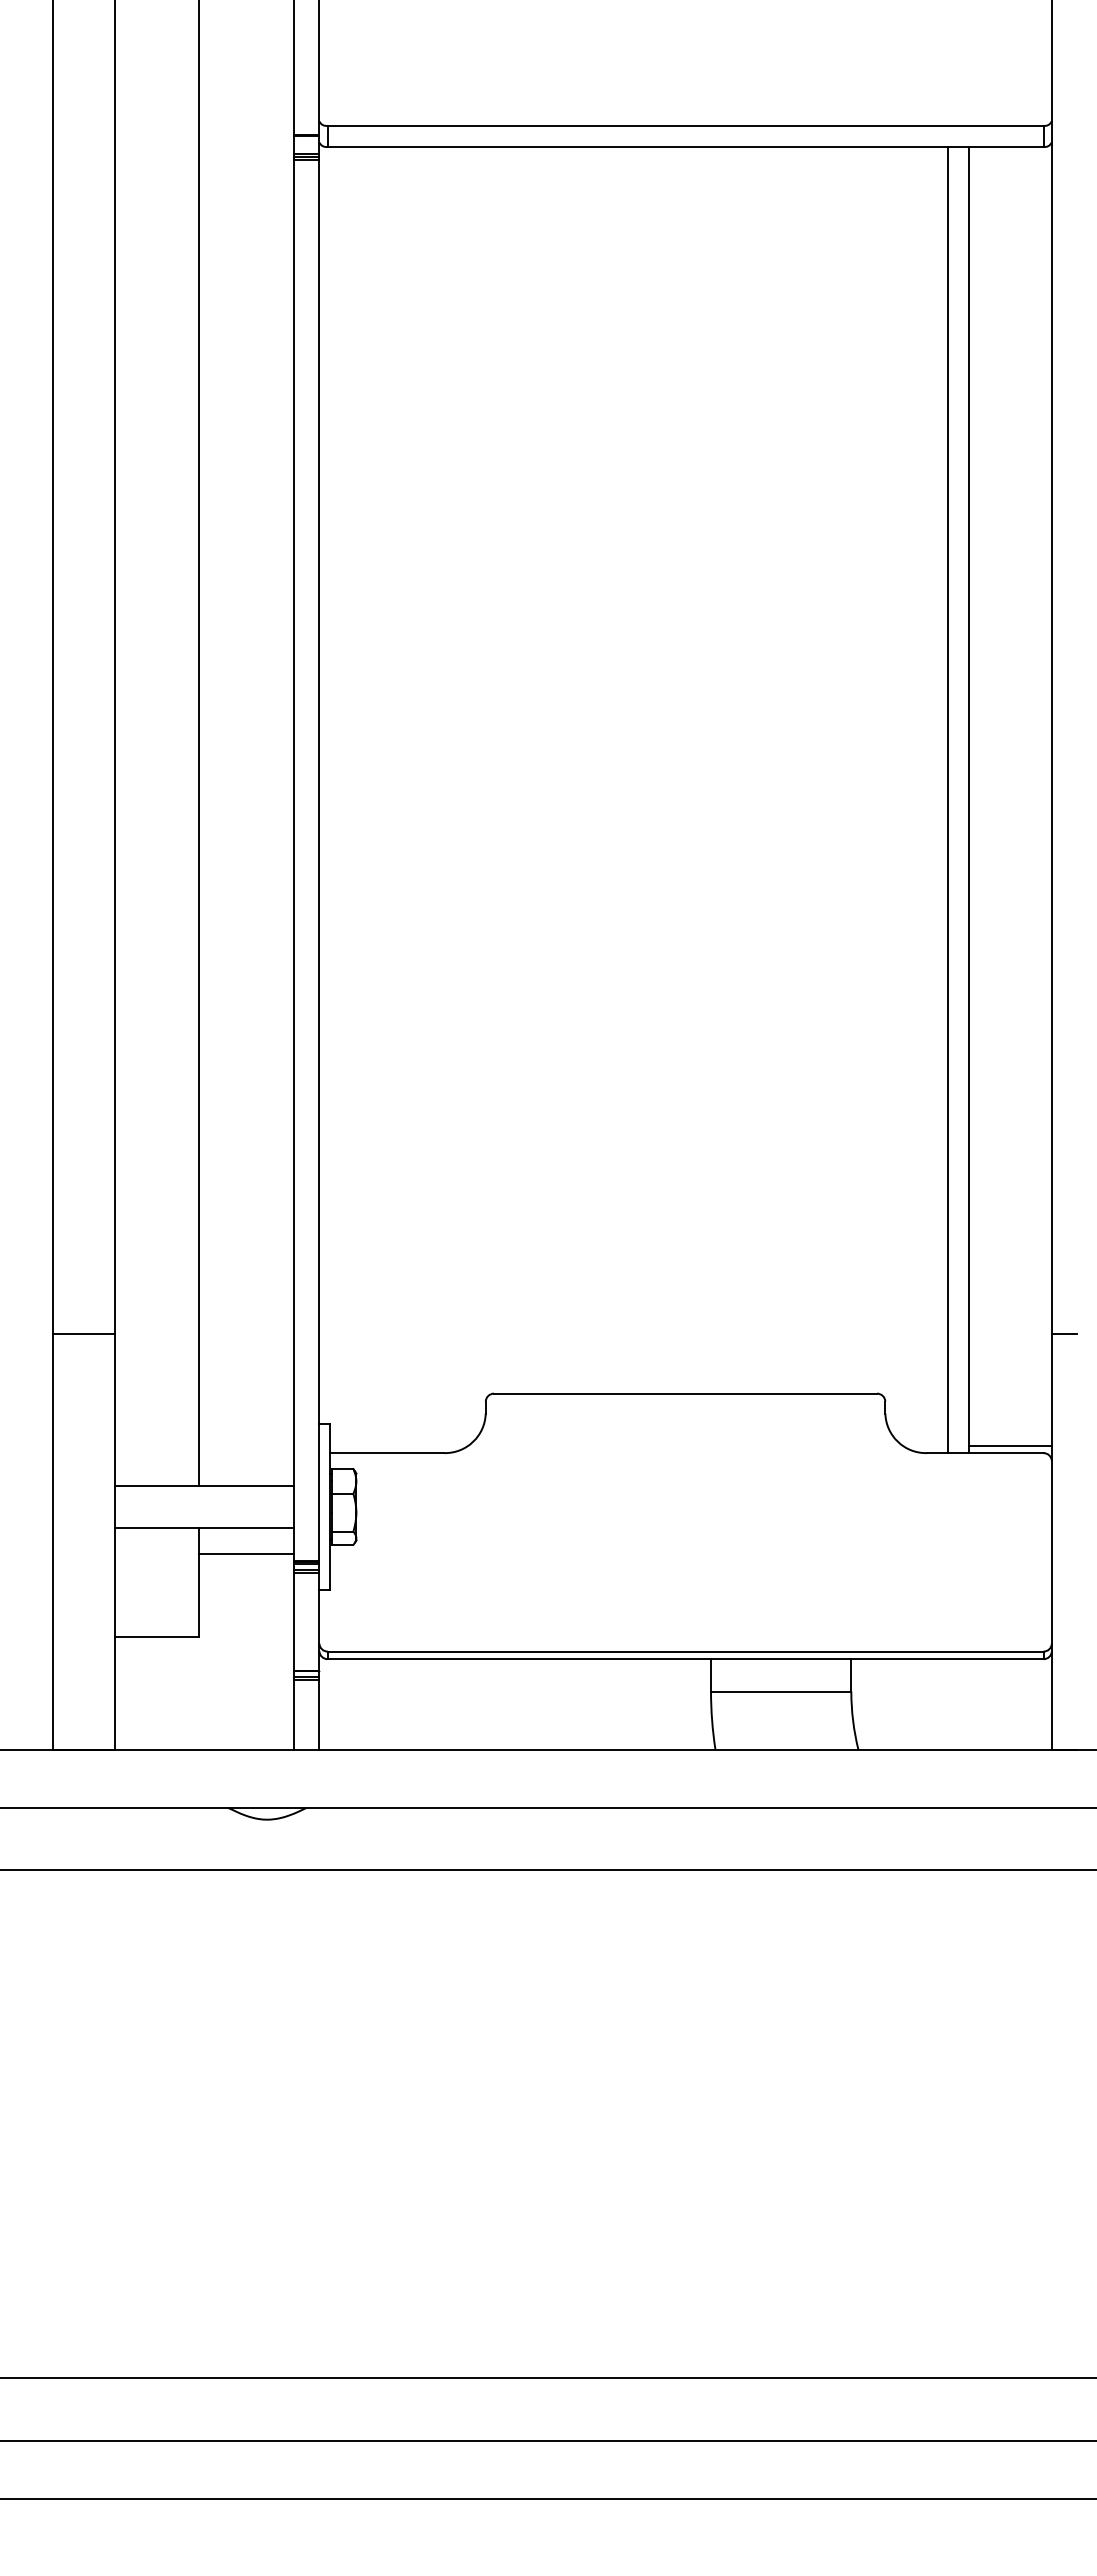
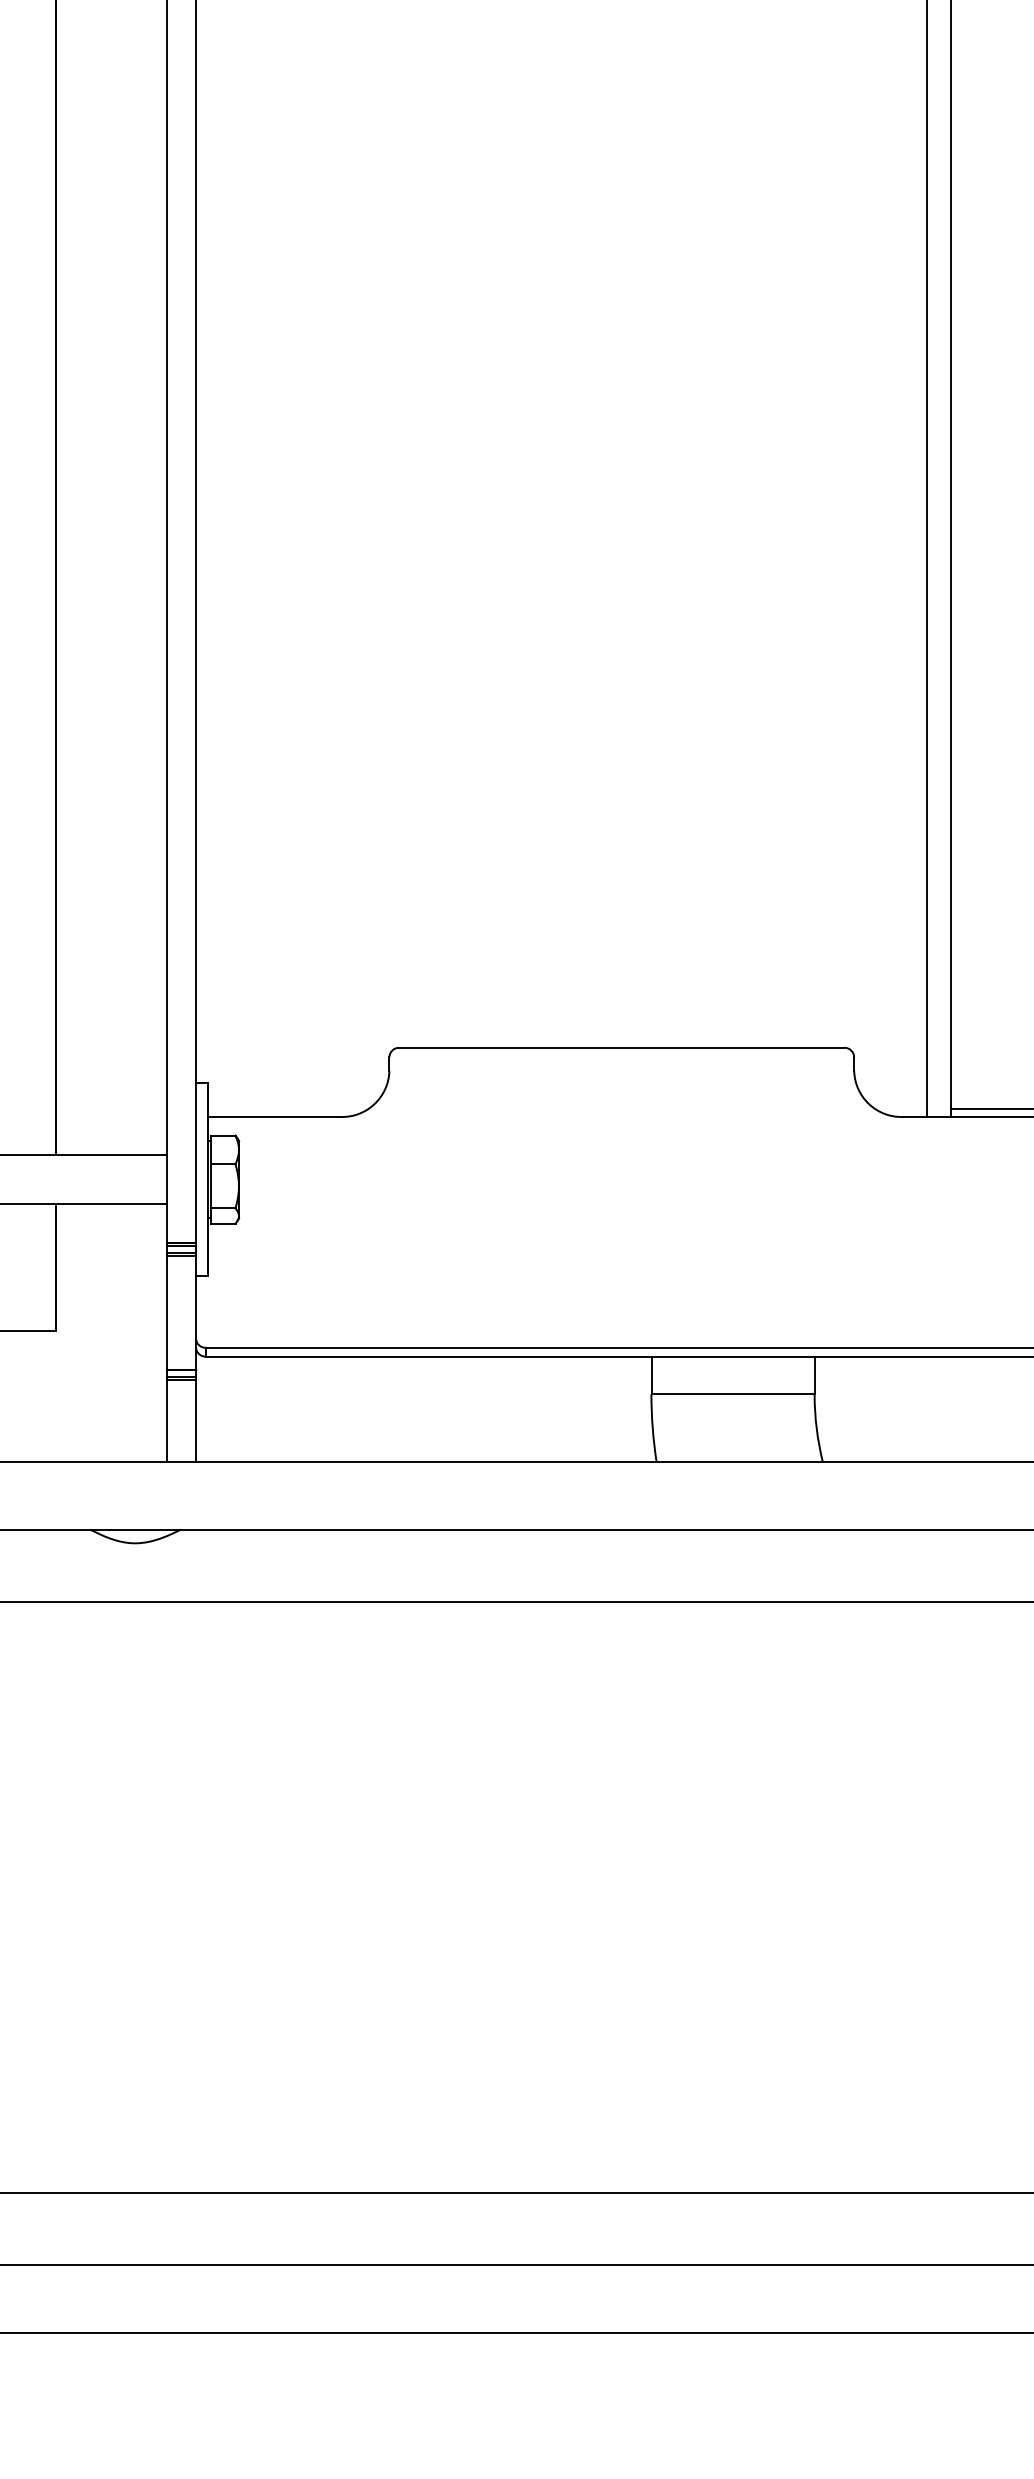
line: (246, 1554) -> (111, 1234), removed

